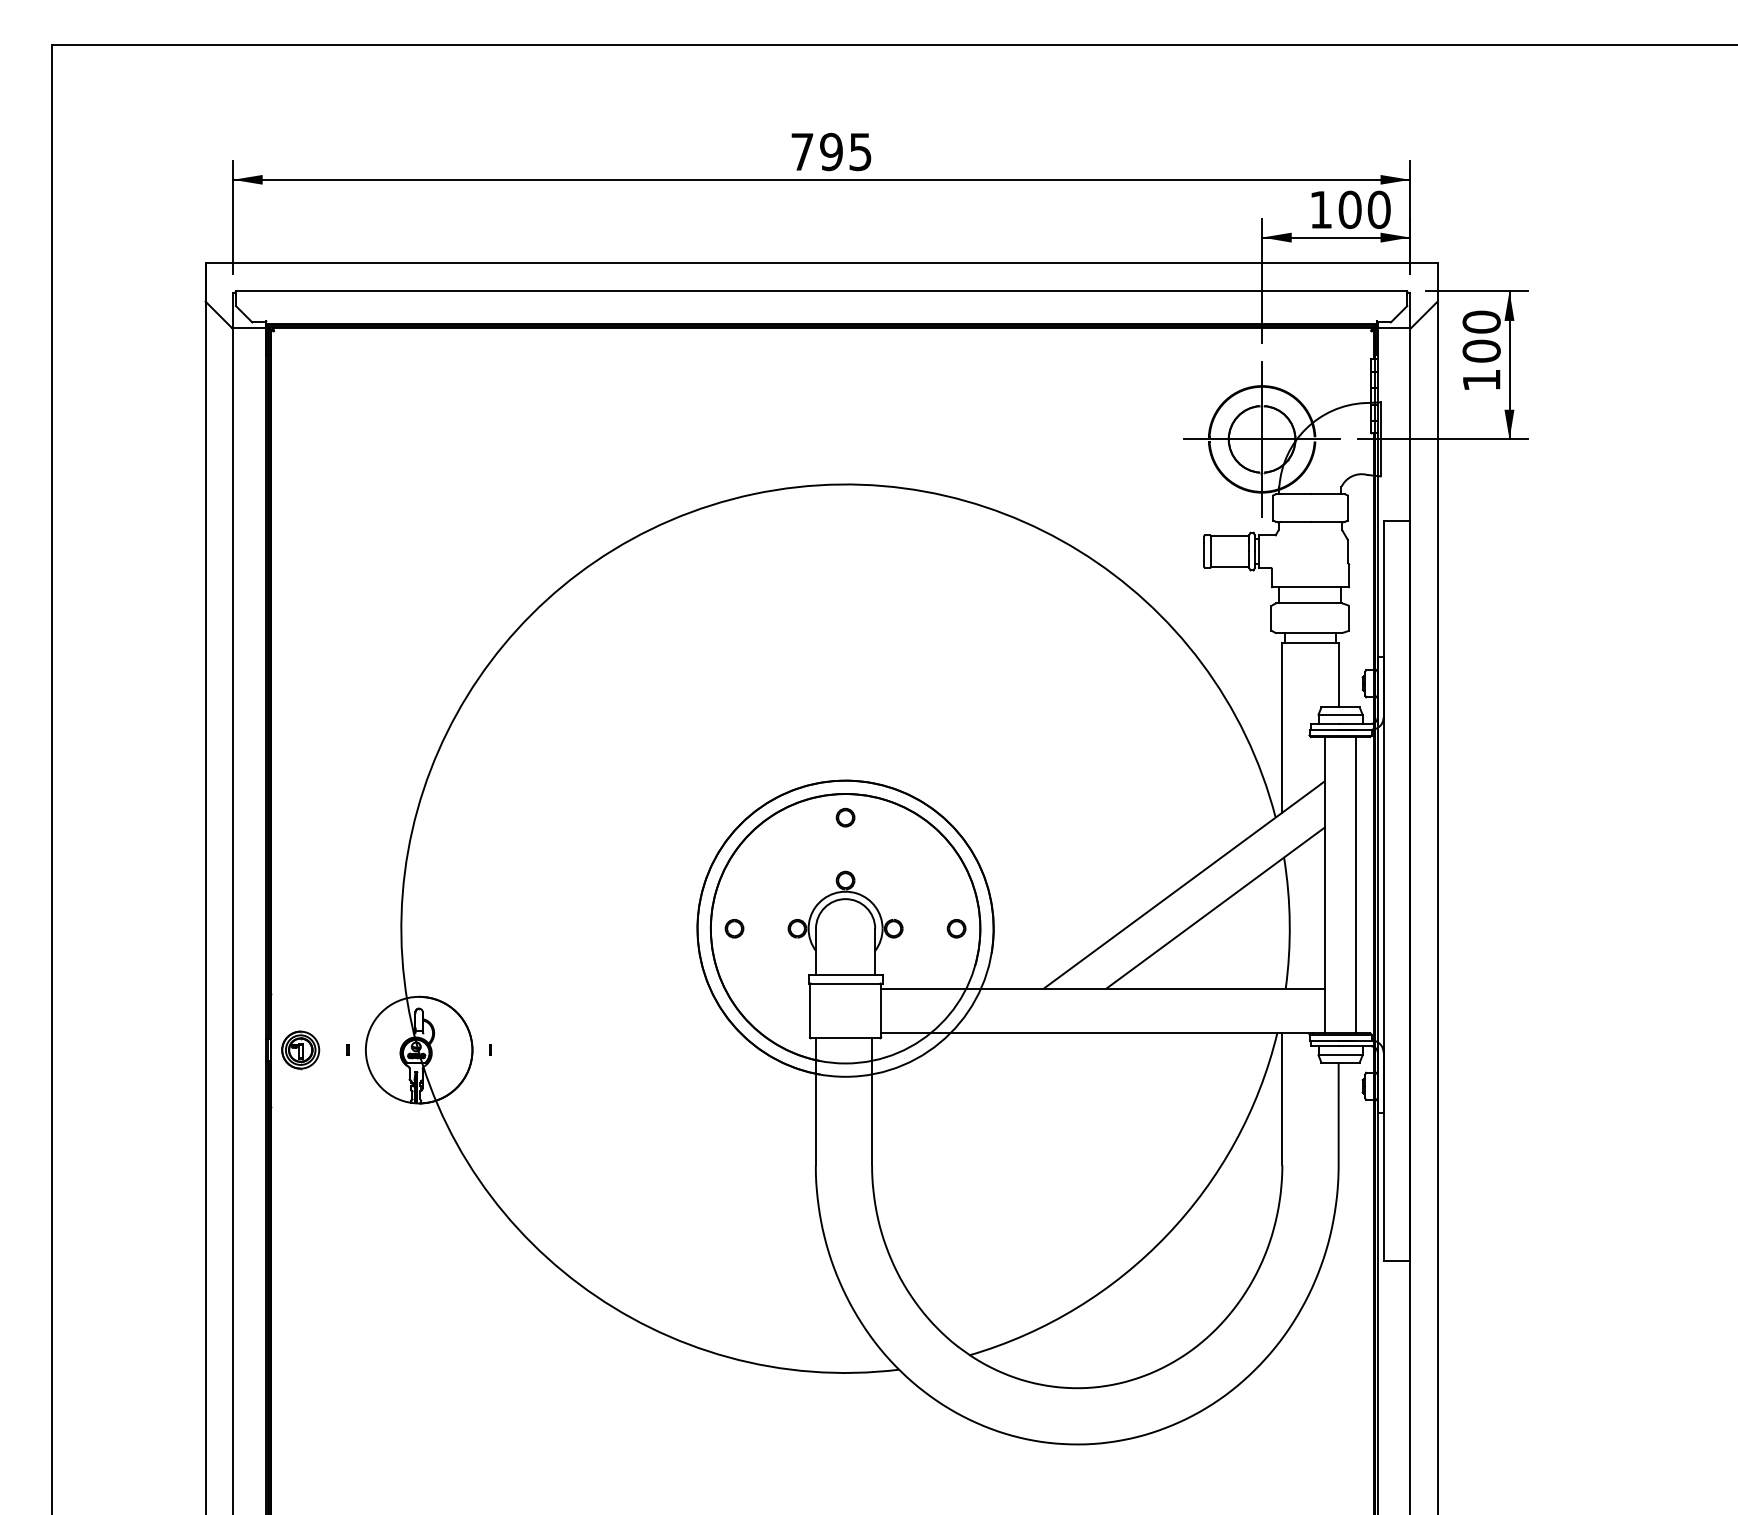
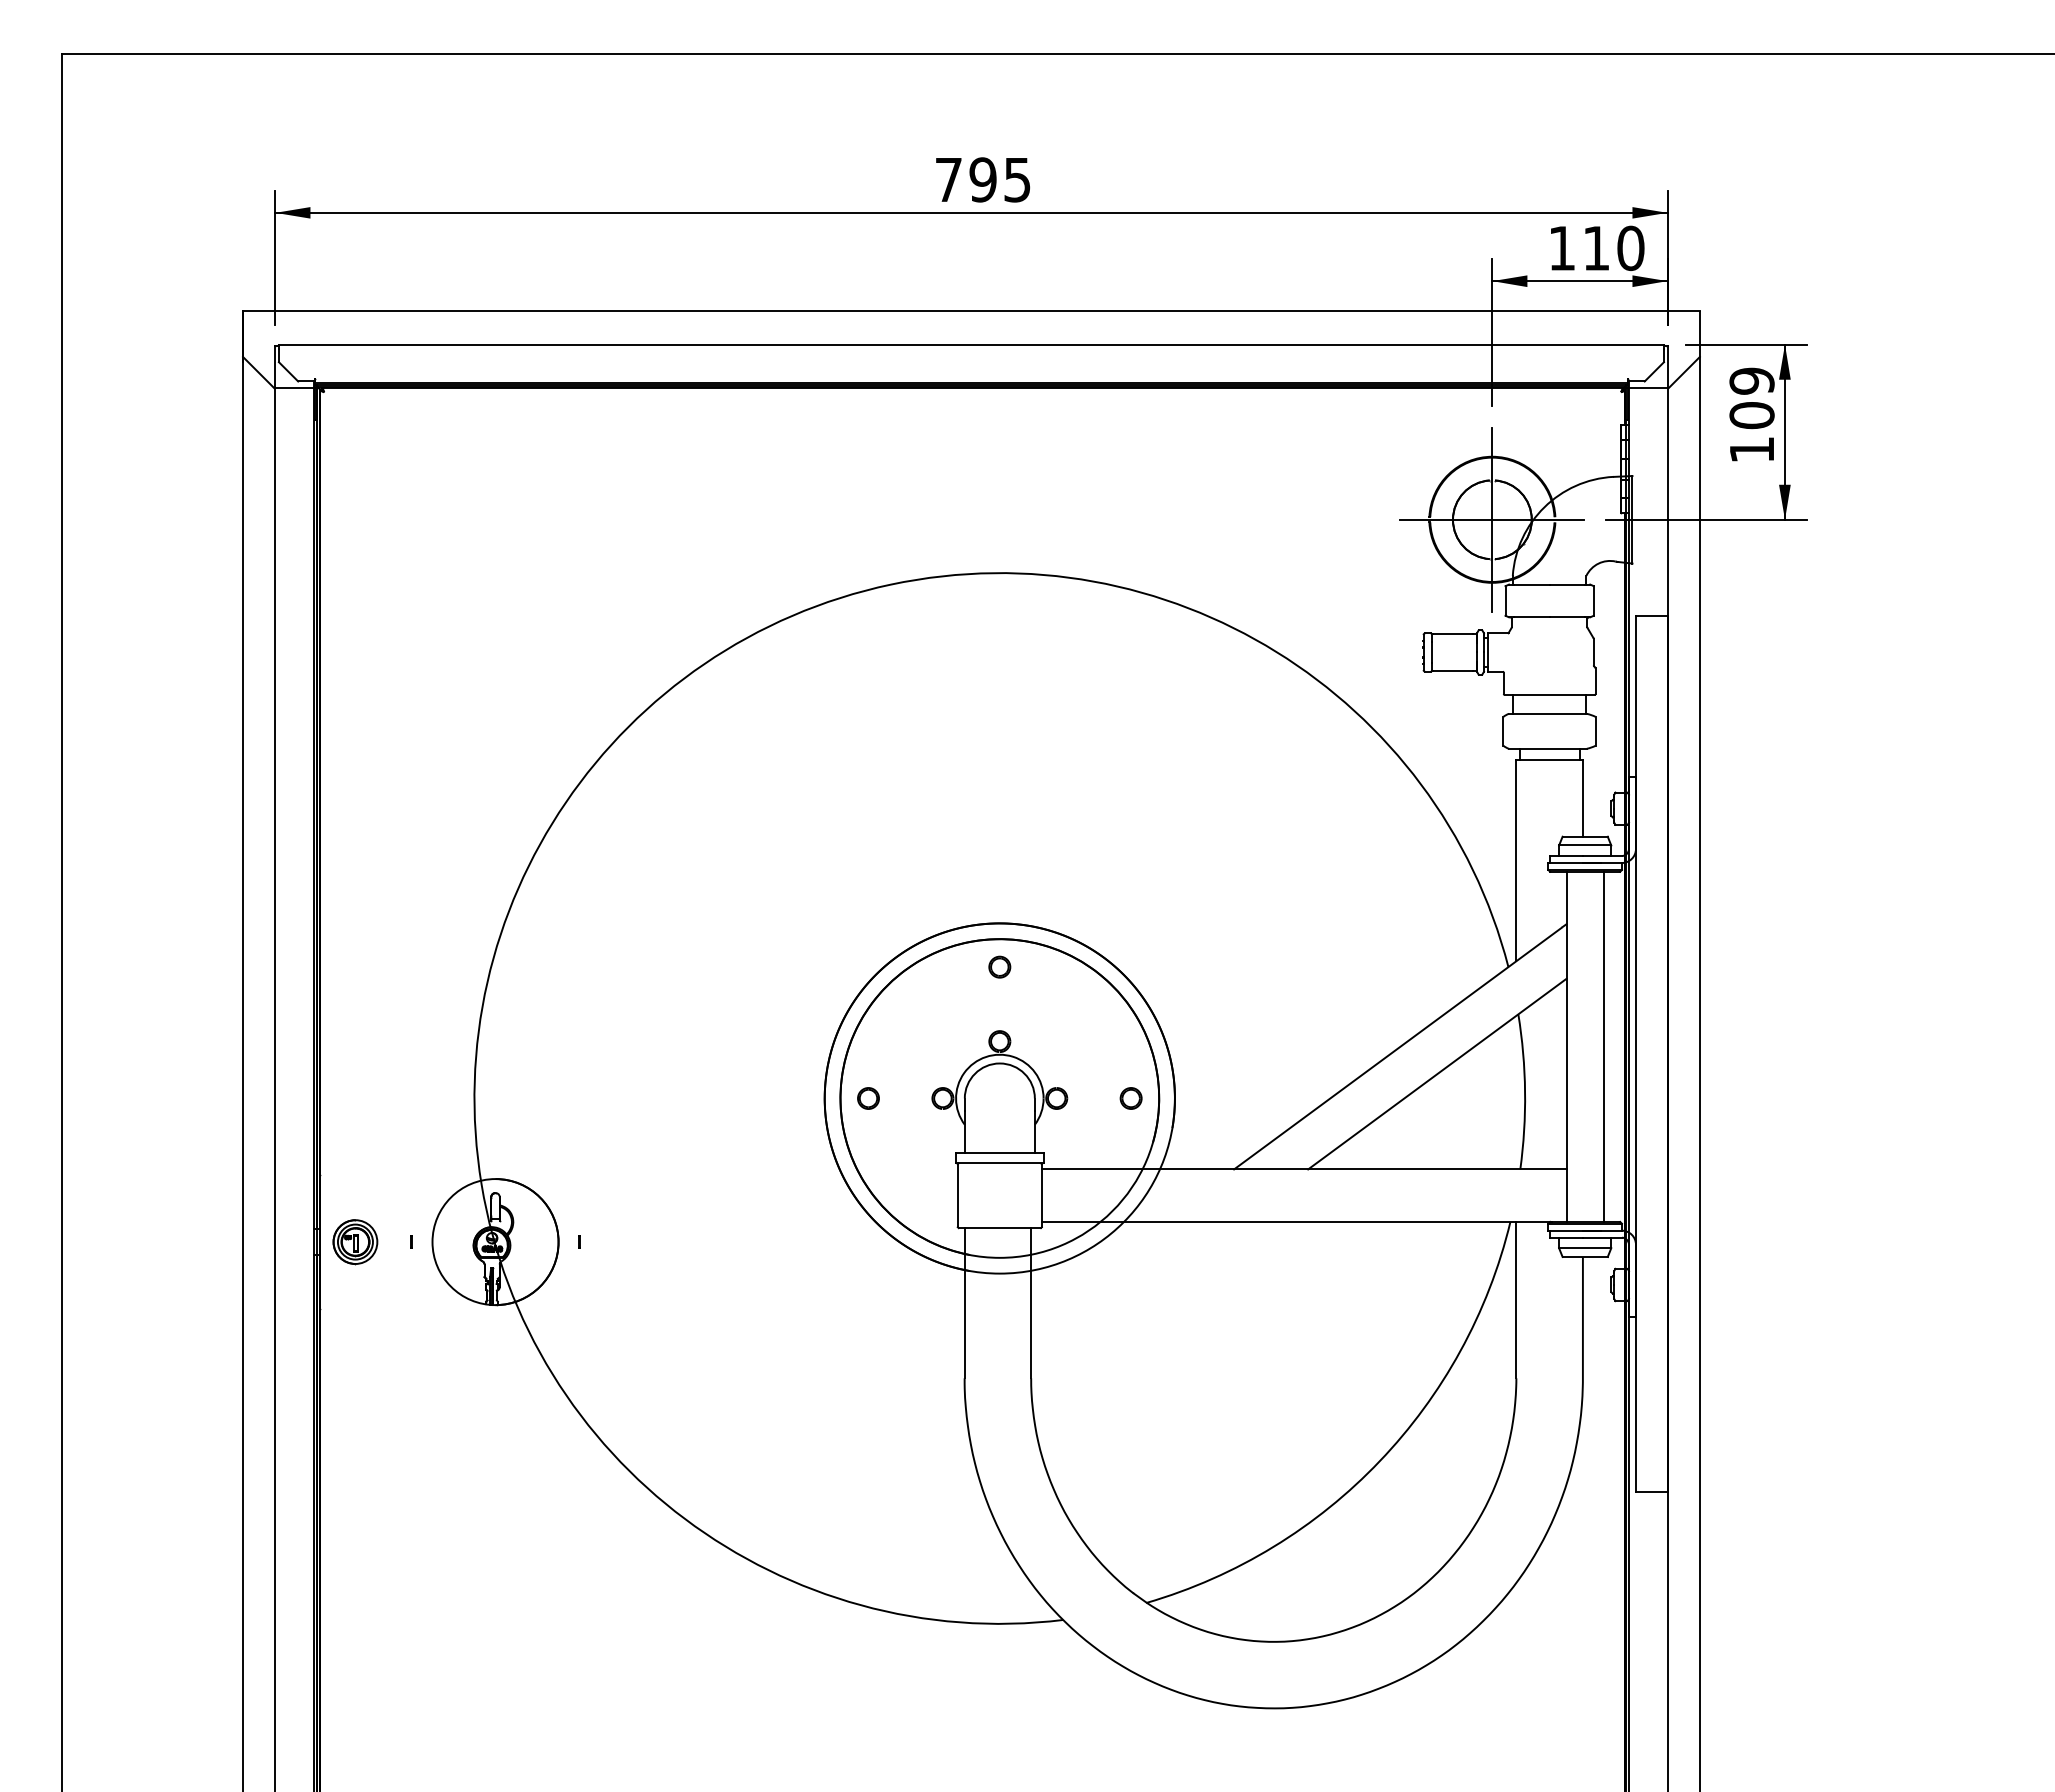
text: (1350, 209) -> (1596, 248), 100 -> 110
text: (1481, 321) -> (1751, 380), 100 -> 109

